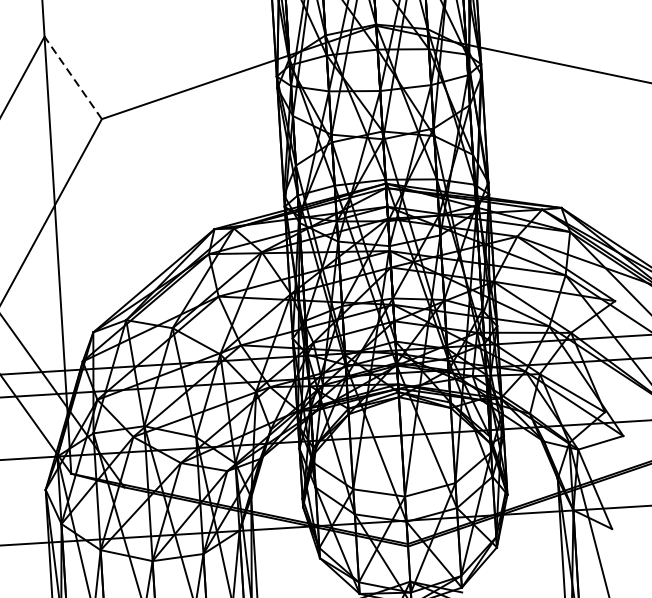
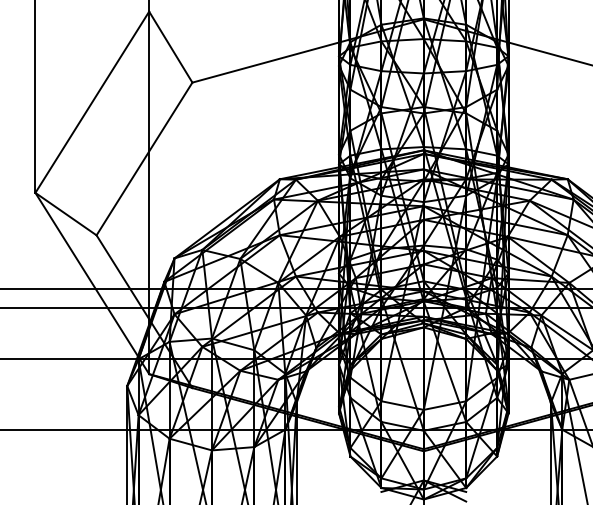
line: (72, 78) -> (170, 47), dashed -> solid

